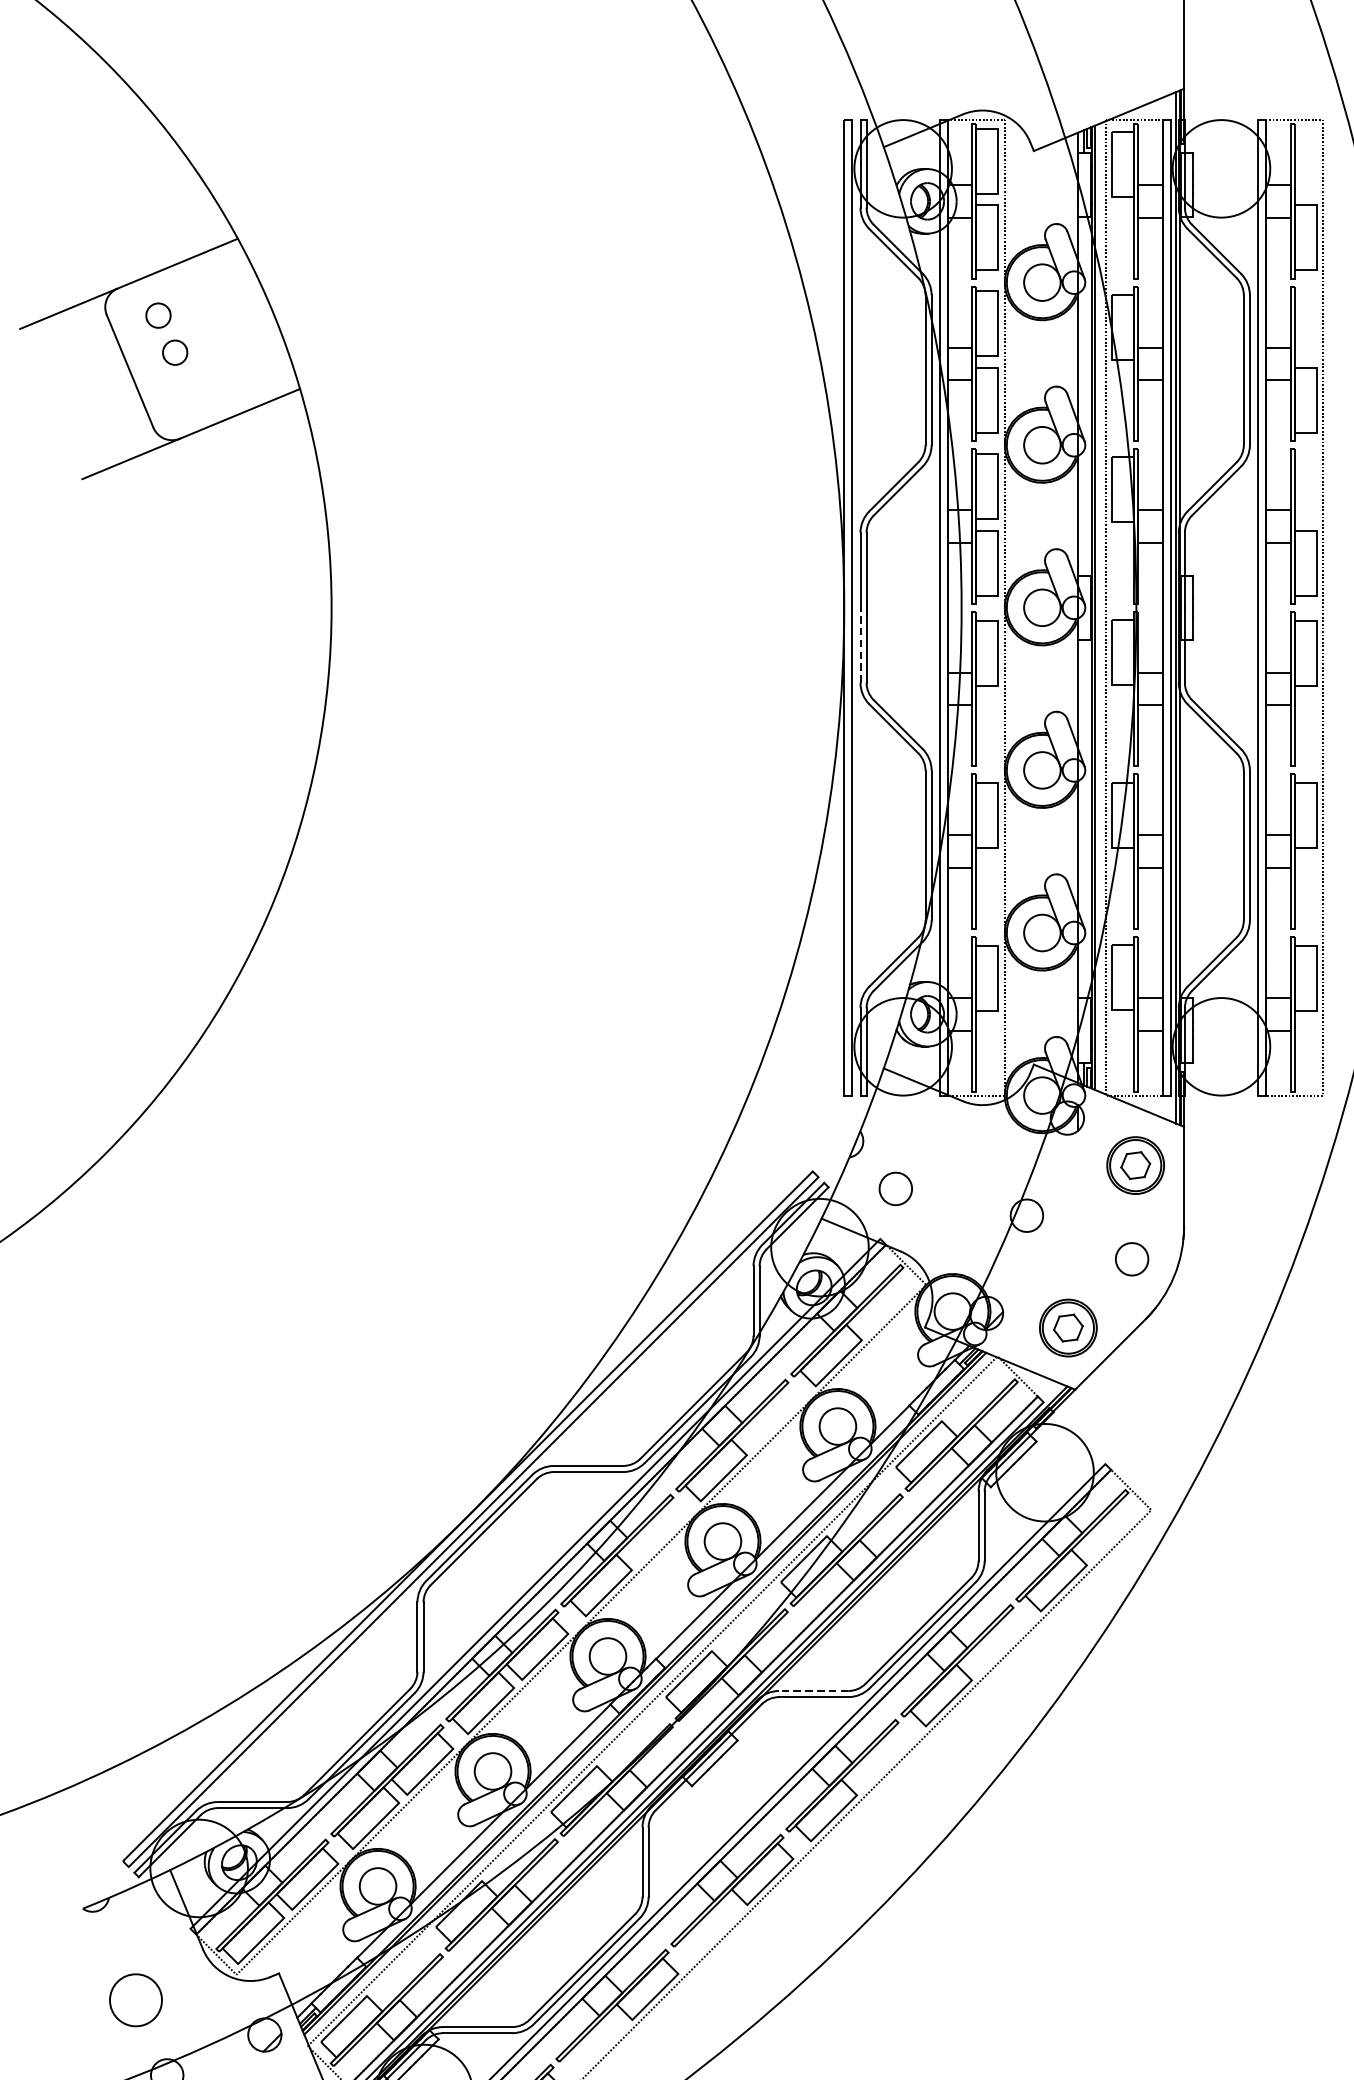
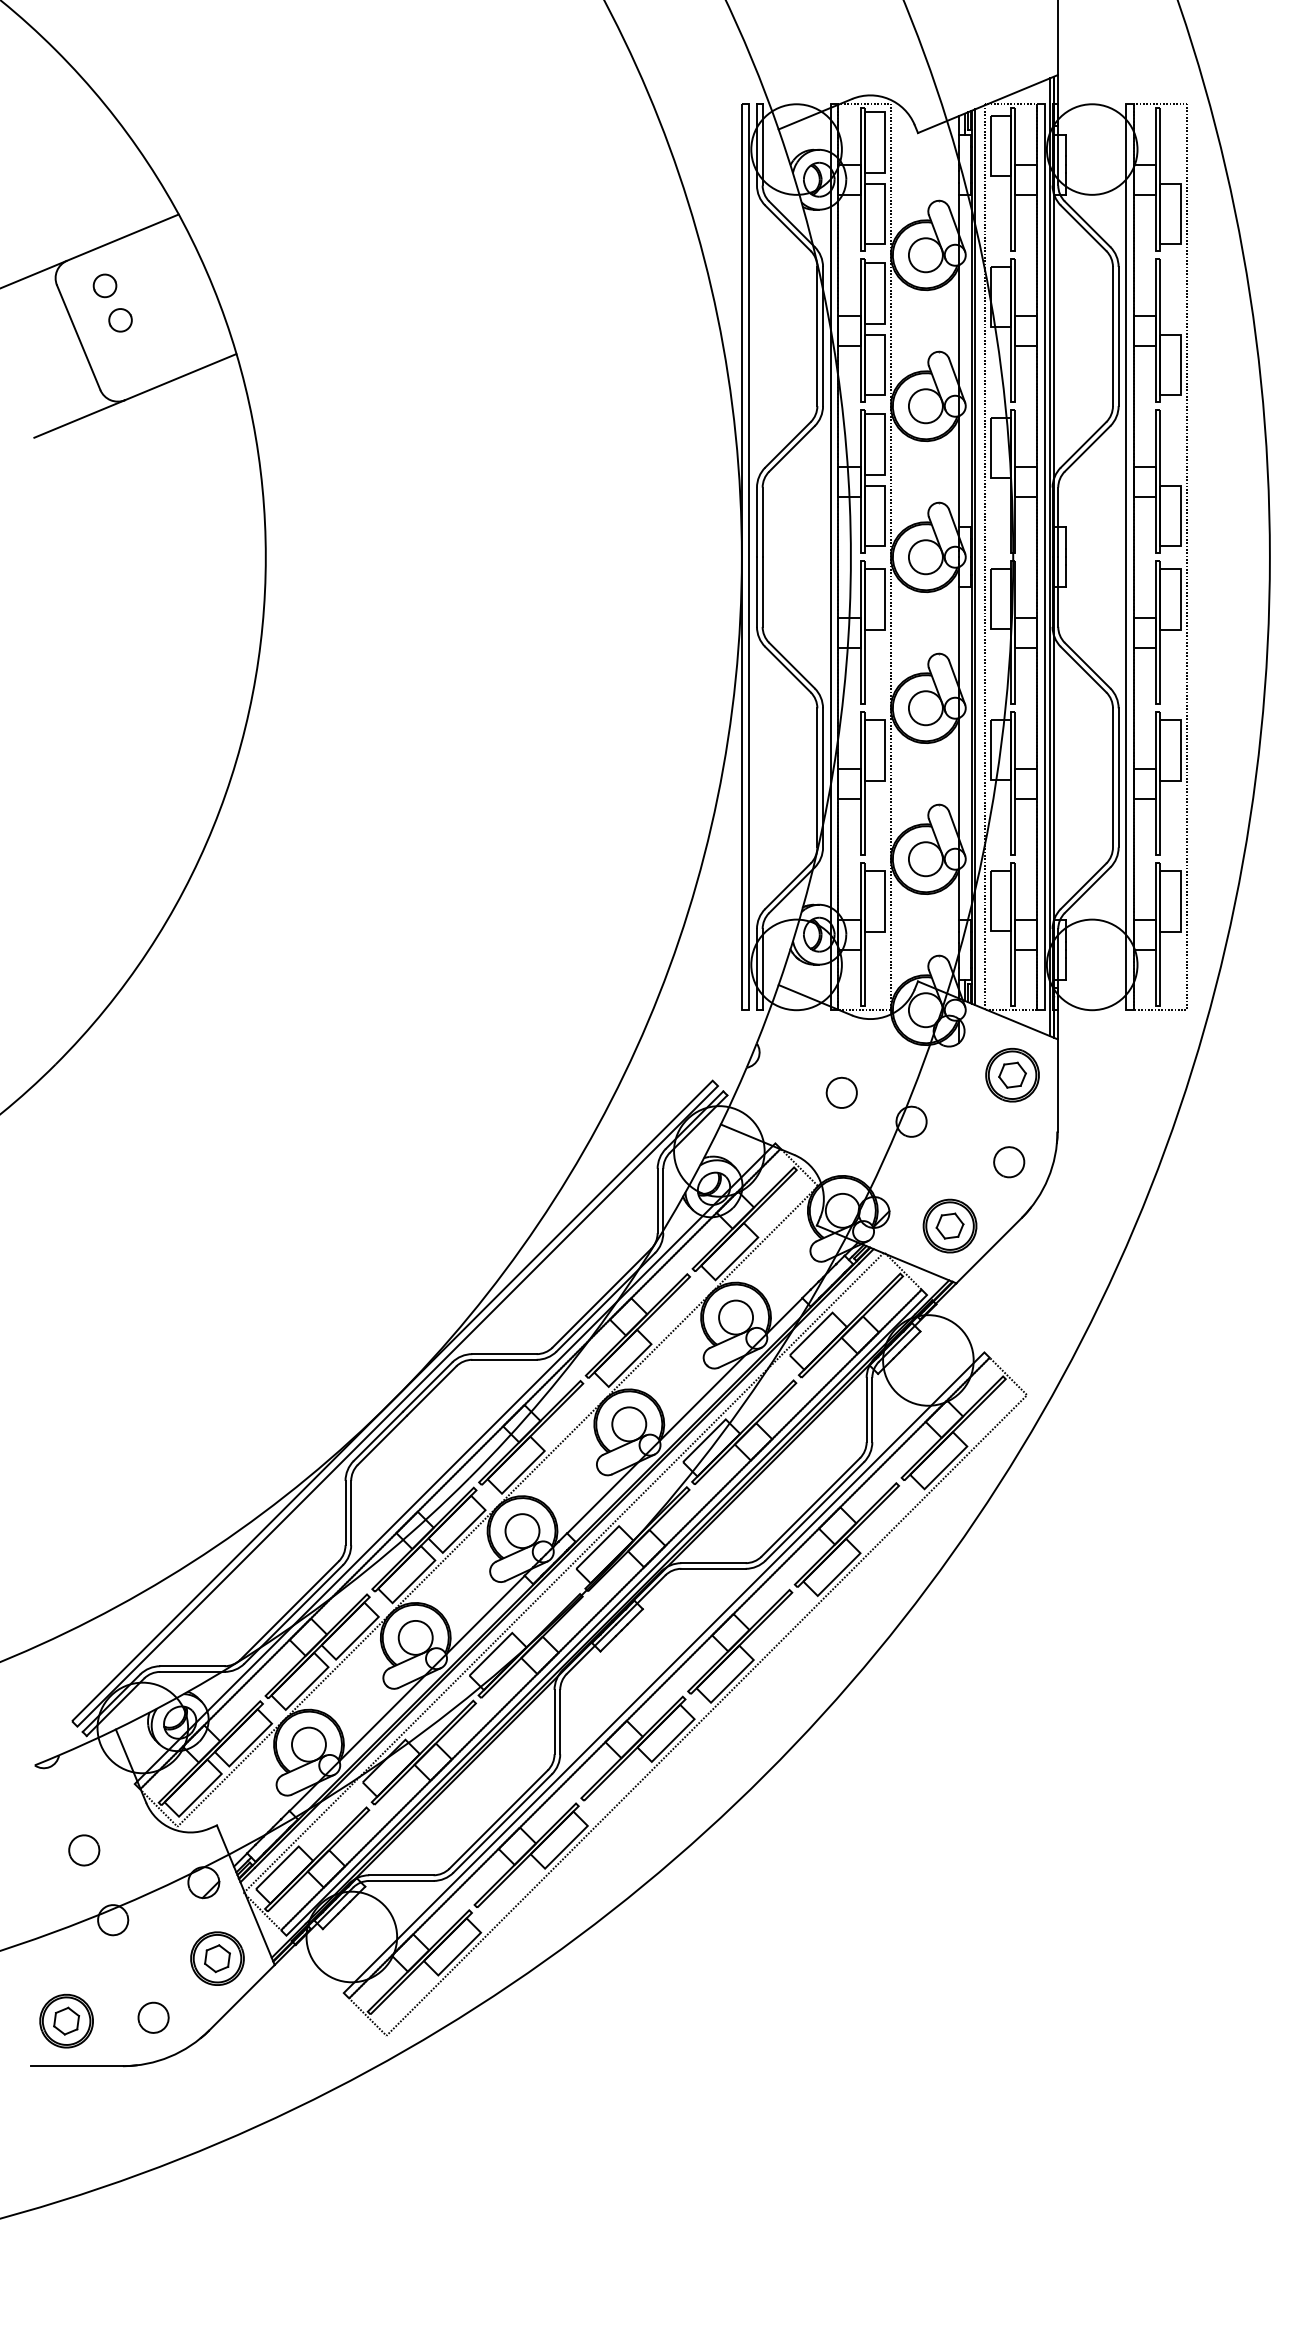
line: (859, 645) -> (756, 592), dashed -> solid
part: (895, 1188) -> (841, 1092), moved
line: (813, 1691) -> (713, 1563), dashed -> solid
part: (136, 2000) -> (84, 1850), size x0.62

